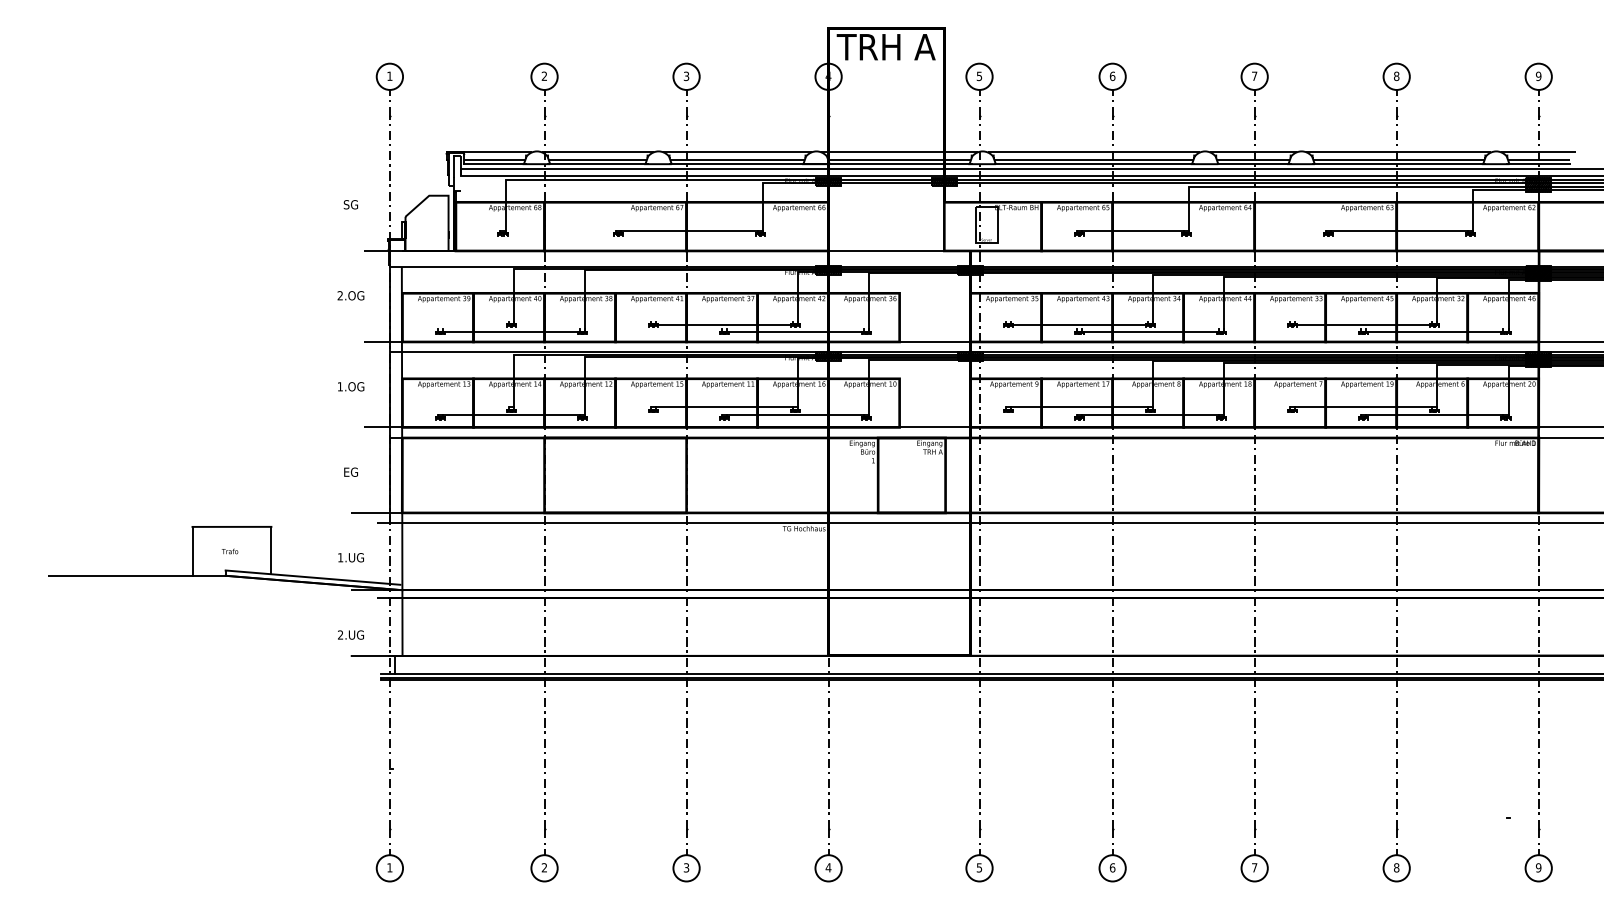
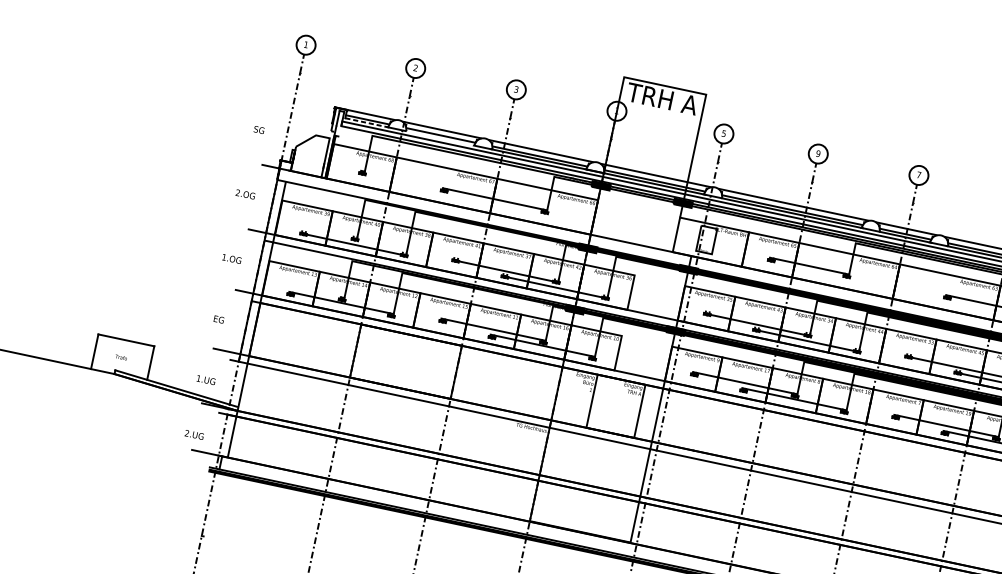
text: (828, 75) -> (617, 110), 4 -> 1
text: (1112, 76) -> (818, 153), 6 -> 9
line: (494, 164) -> (367, 123), solid -> dashed
line: (597, 164) -> (440, 138), removed

